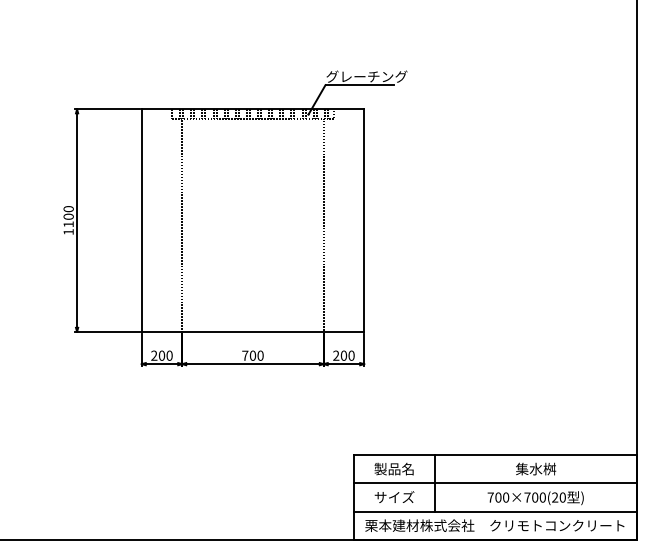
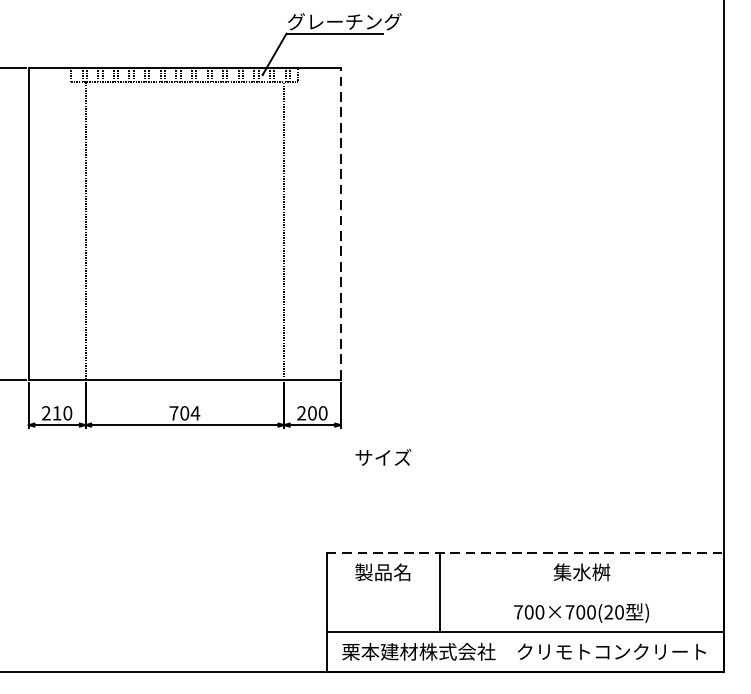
line: (364, 220) -> (341, 223), solid -> dashed
text: (161, 355) -> (56, 412), 200 -> 210
text: (260, 355) -> (195, 412), 700 -> 704
line: (495, 455) -> (525, 553), solid -> dashed
line: (495, 483) -> (525, 592), removed
text: (394, 496) -> (383, 456), moved

